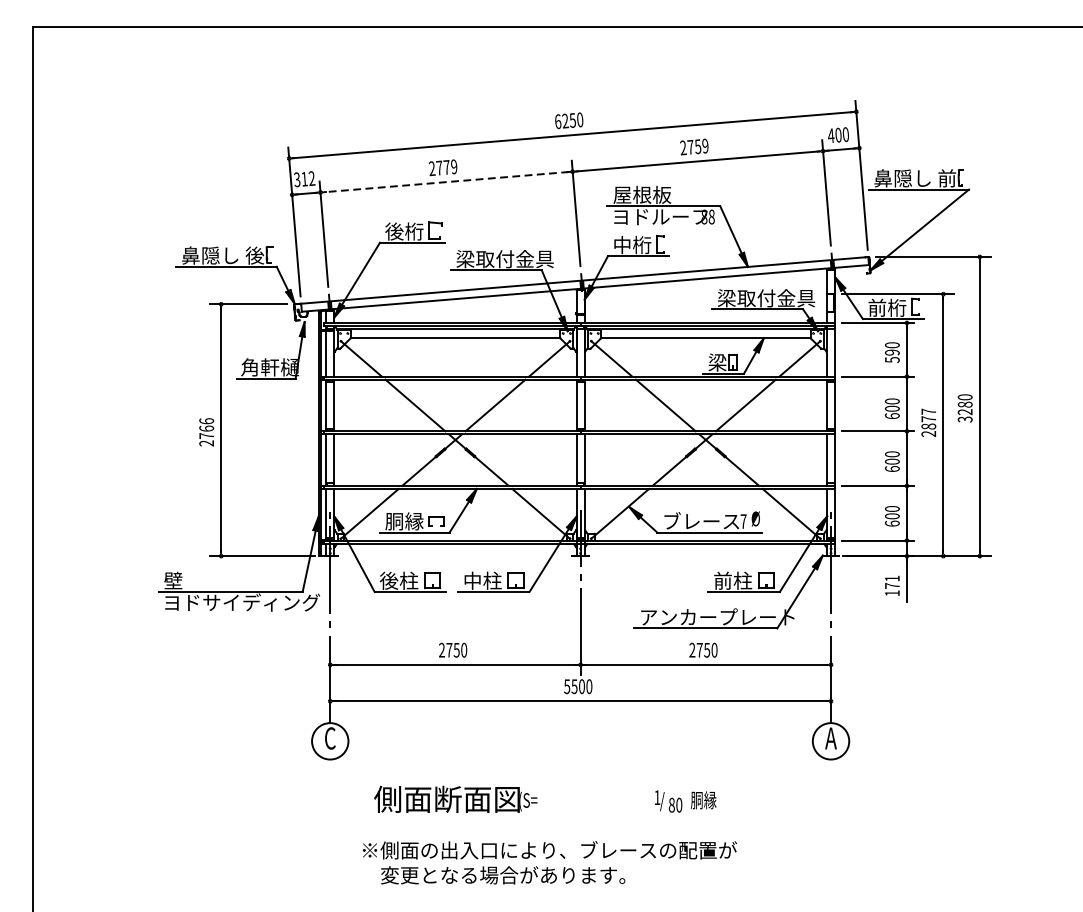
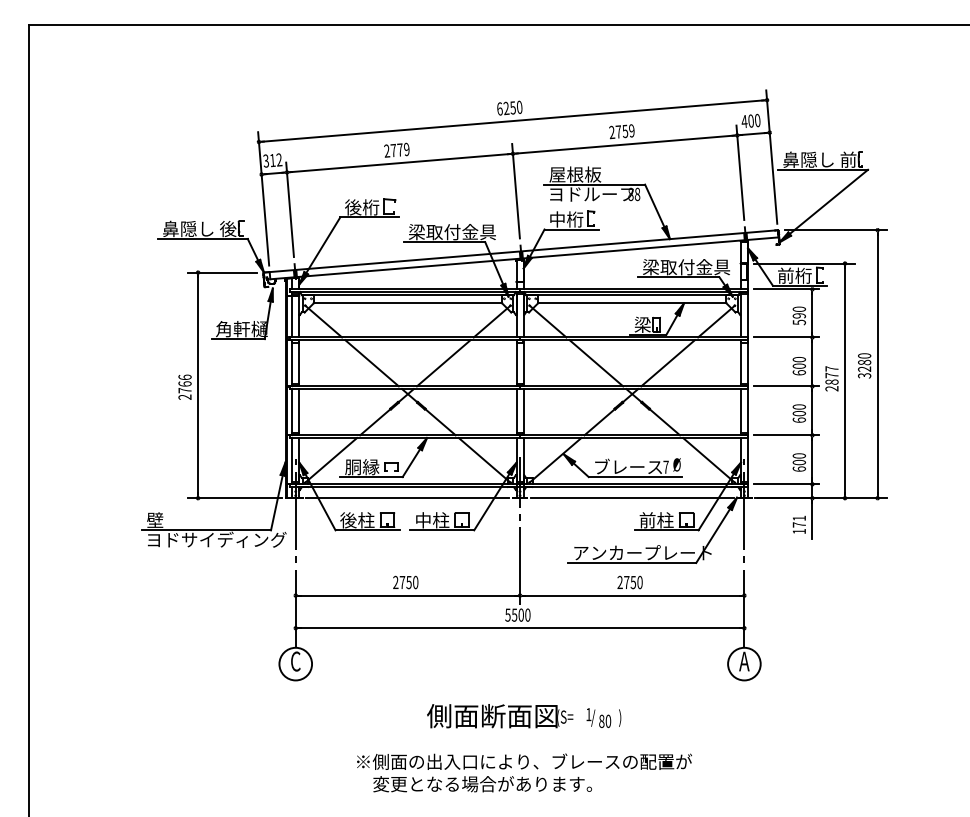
line: (446, 182) -> (399, 163), dashed -> solid
line: (454, 556) -> (407, 498), added
line: (705, 556) -> (631, 498), added
text: (456, 799) -> (500, 716), moved
text: (702, 800) -> (629, 717), 胴縁 -> )
text: (549, 862) -> (524, 772), moved

